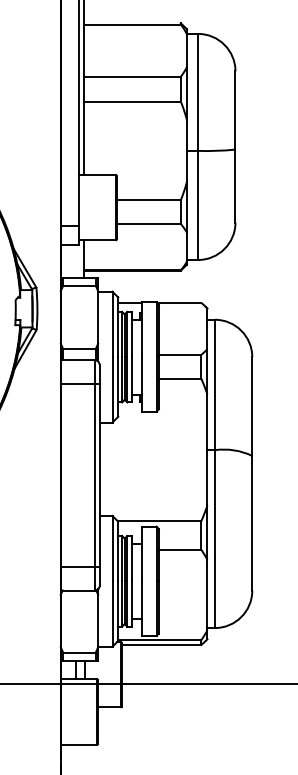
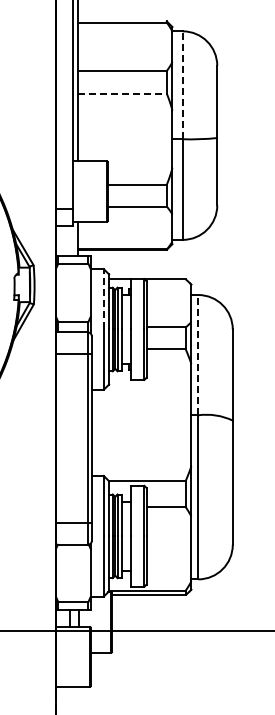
line: (197, 92) -> (182, 85), solid -> dashed
line: (132, 101) -> (122, 93), solid -> dashed
line: (112, 323) -> (103, 298), solid -> dashed
line: (215, 384) -> (198, 354), solid -> dashed

